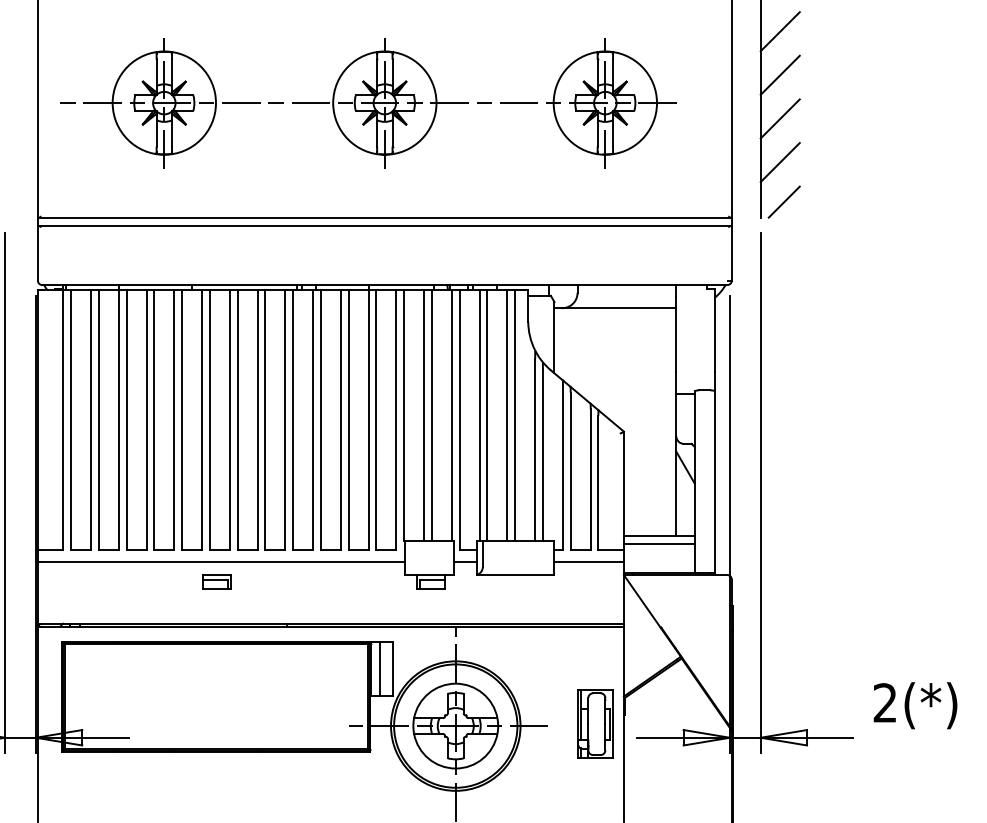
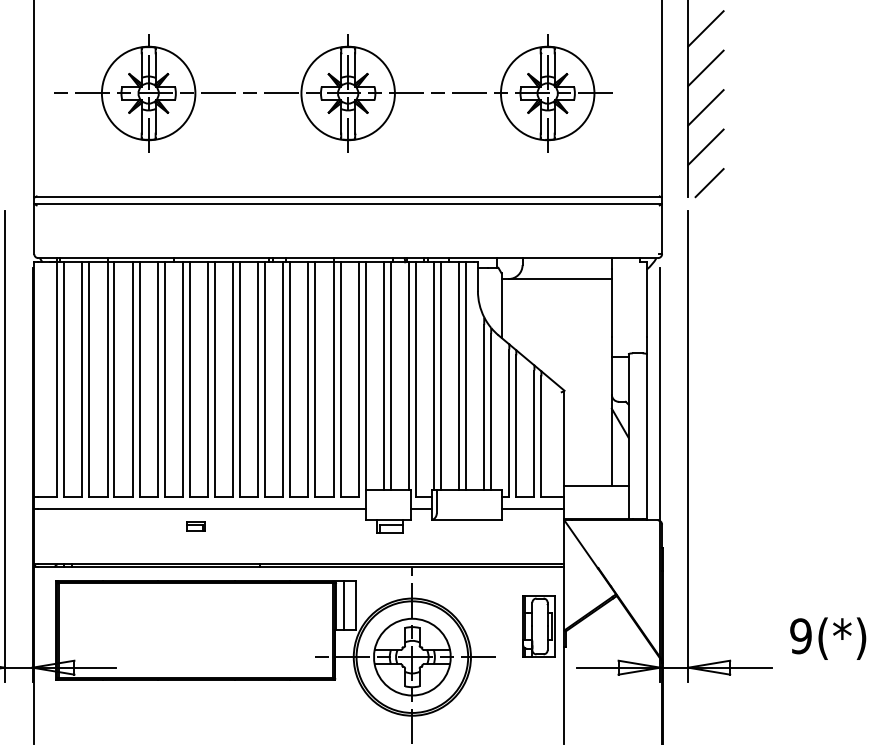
line: (658, 544) -> (595, 492), removed
part: (216, 581) -> (195, 526), size x0.7
text: (885, 702) -> (801, 635), 2(*) -> 9(*)
part: (595, 723) -> (538, 625), moved

